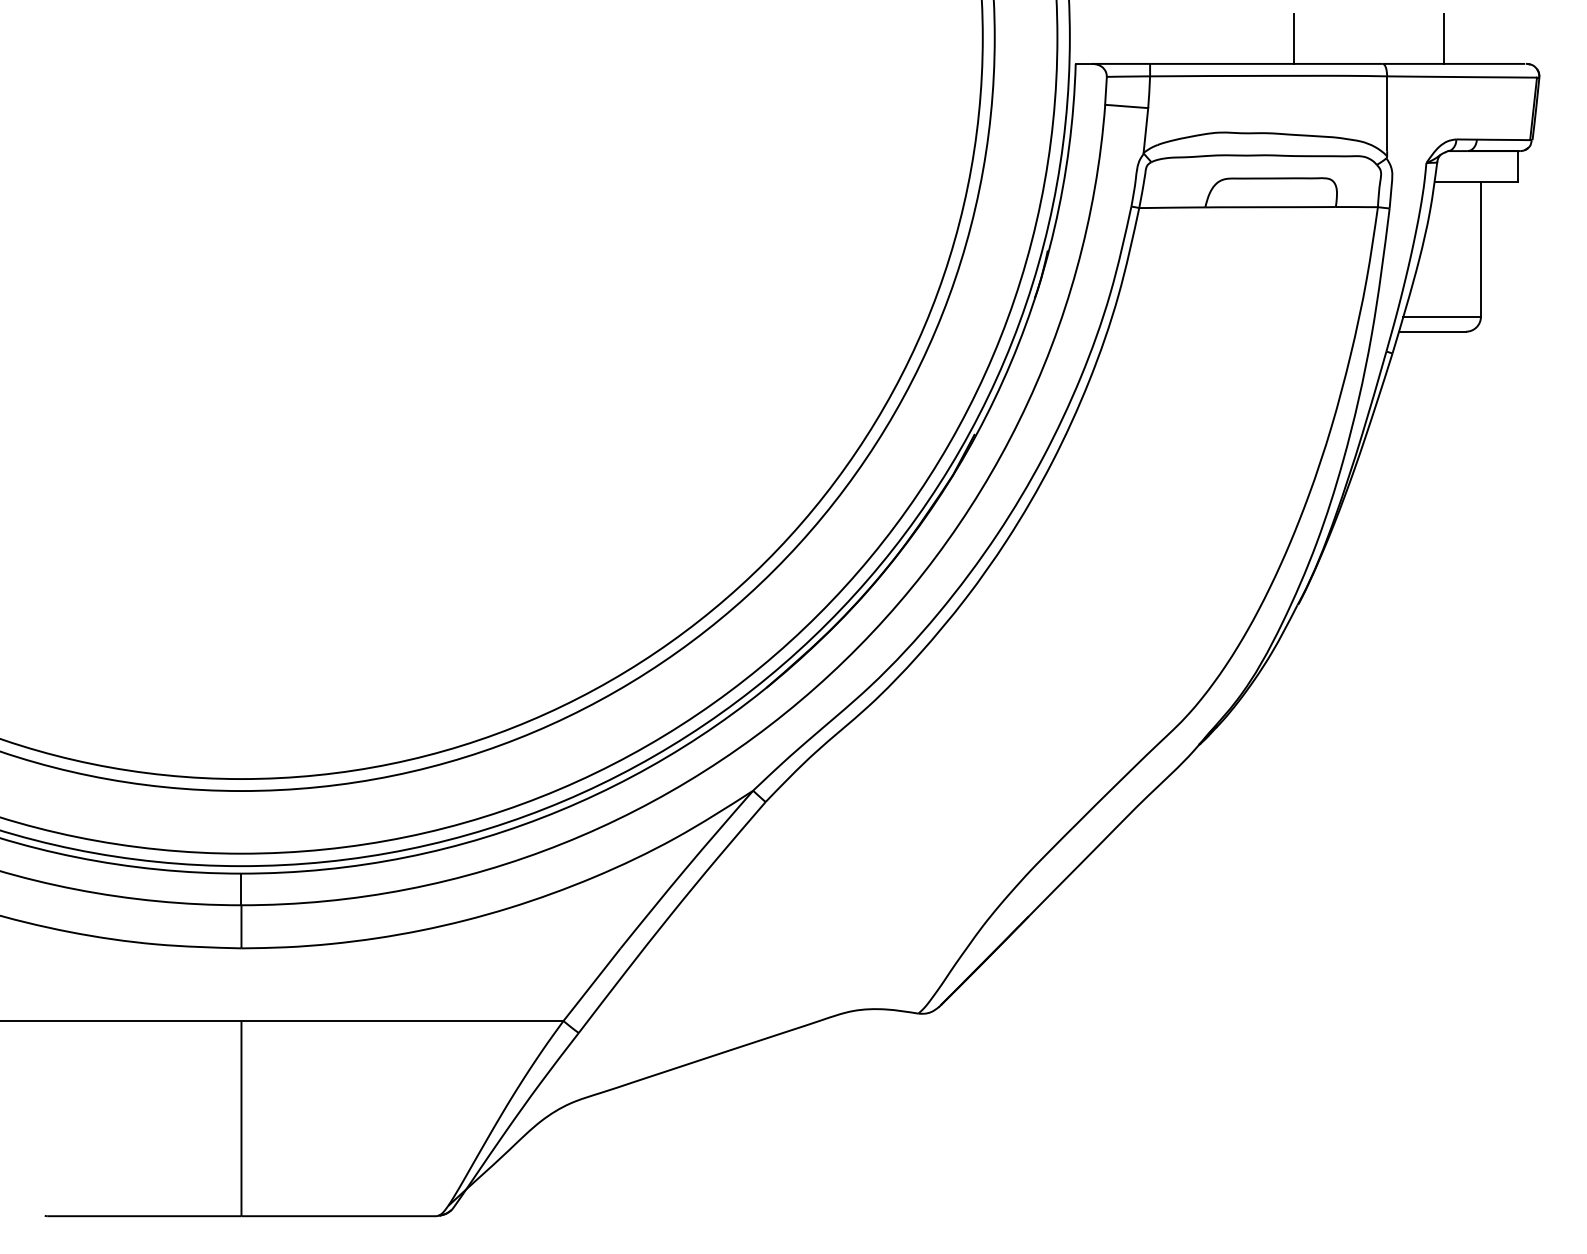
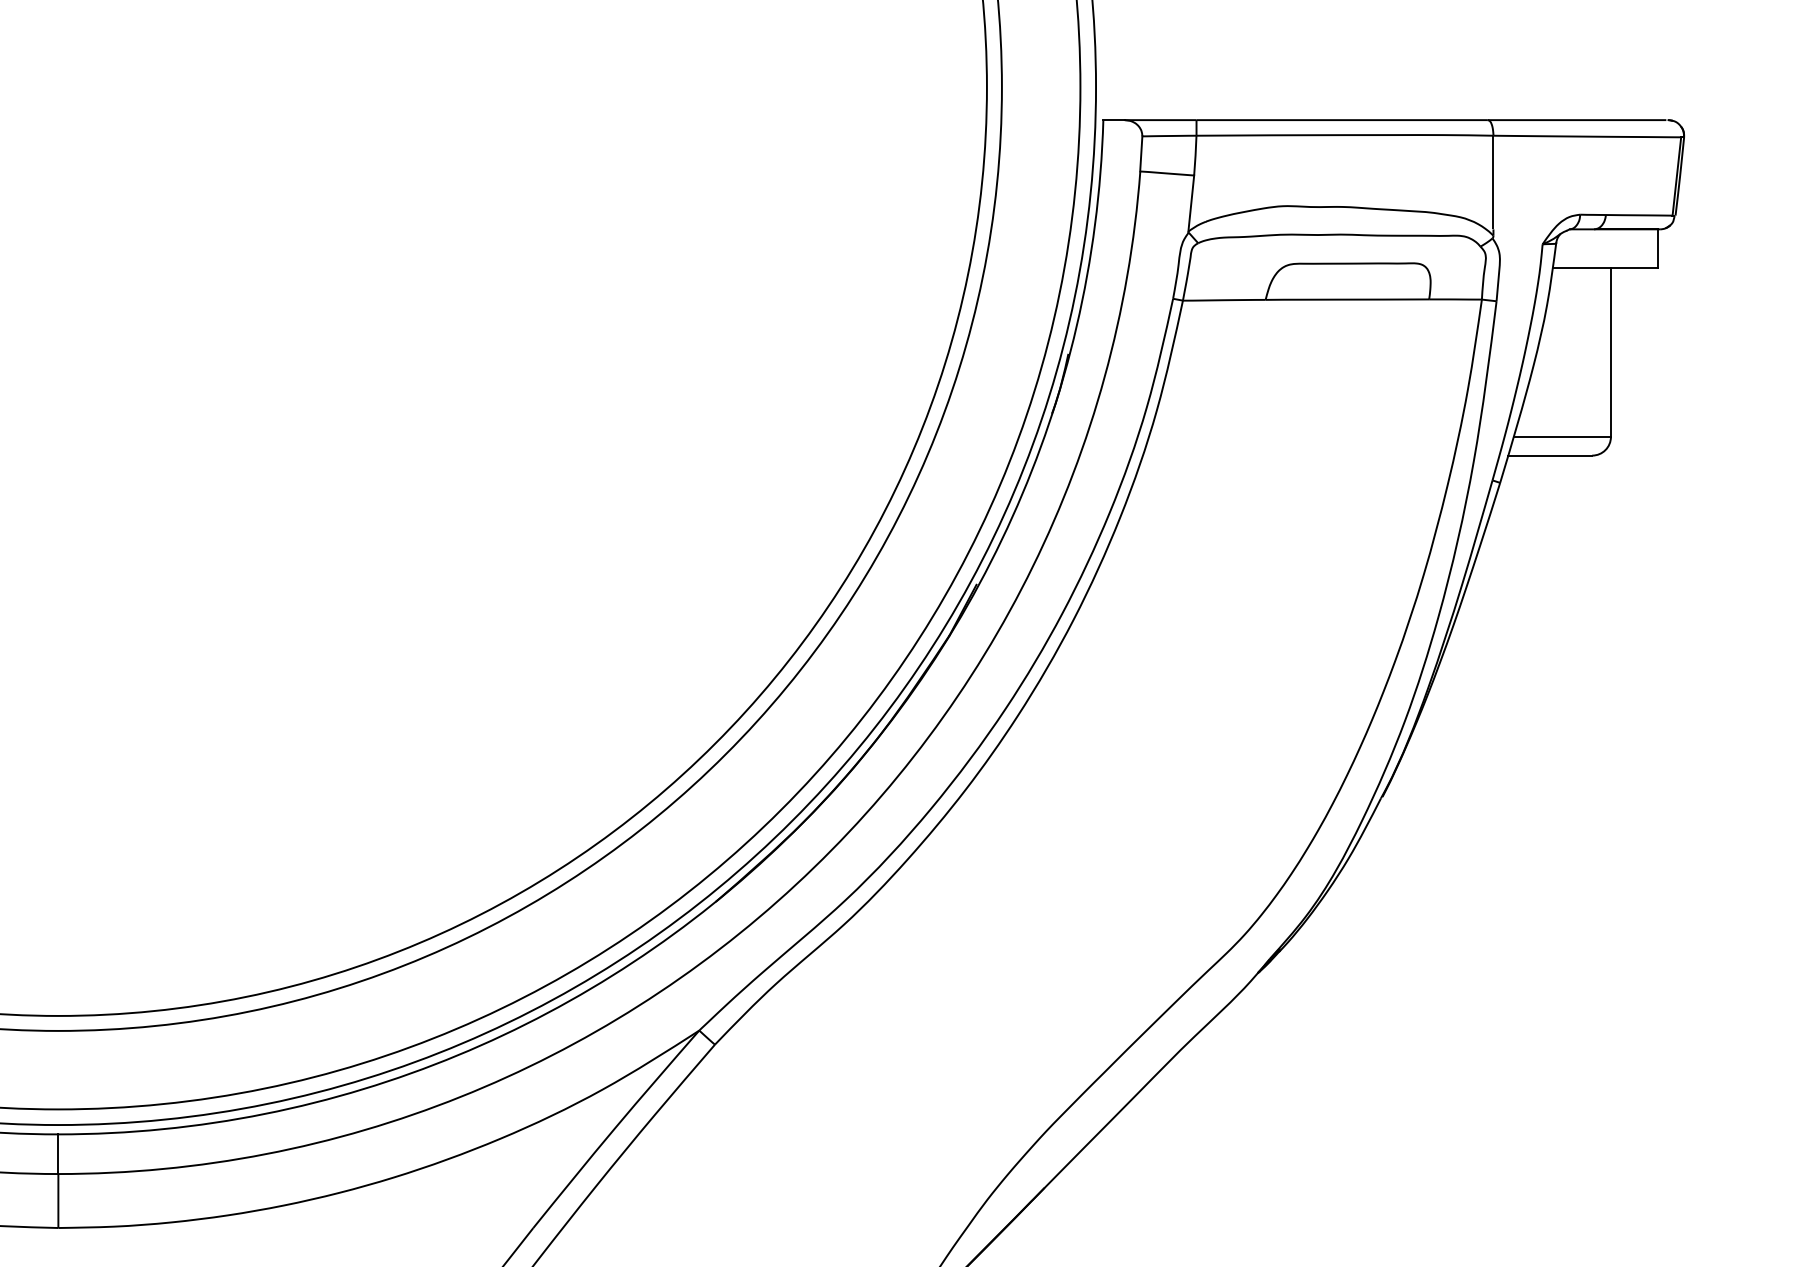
line: (1294, 38) -> (1377, 88), removed
line: (1443, 38) -> (1564, 88), removed

